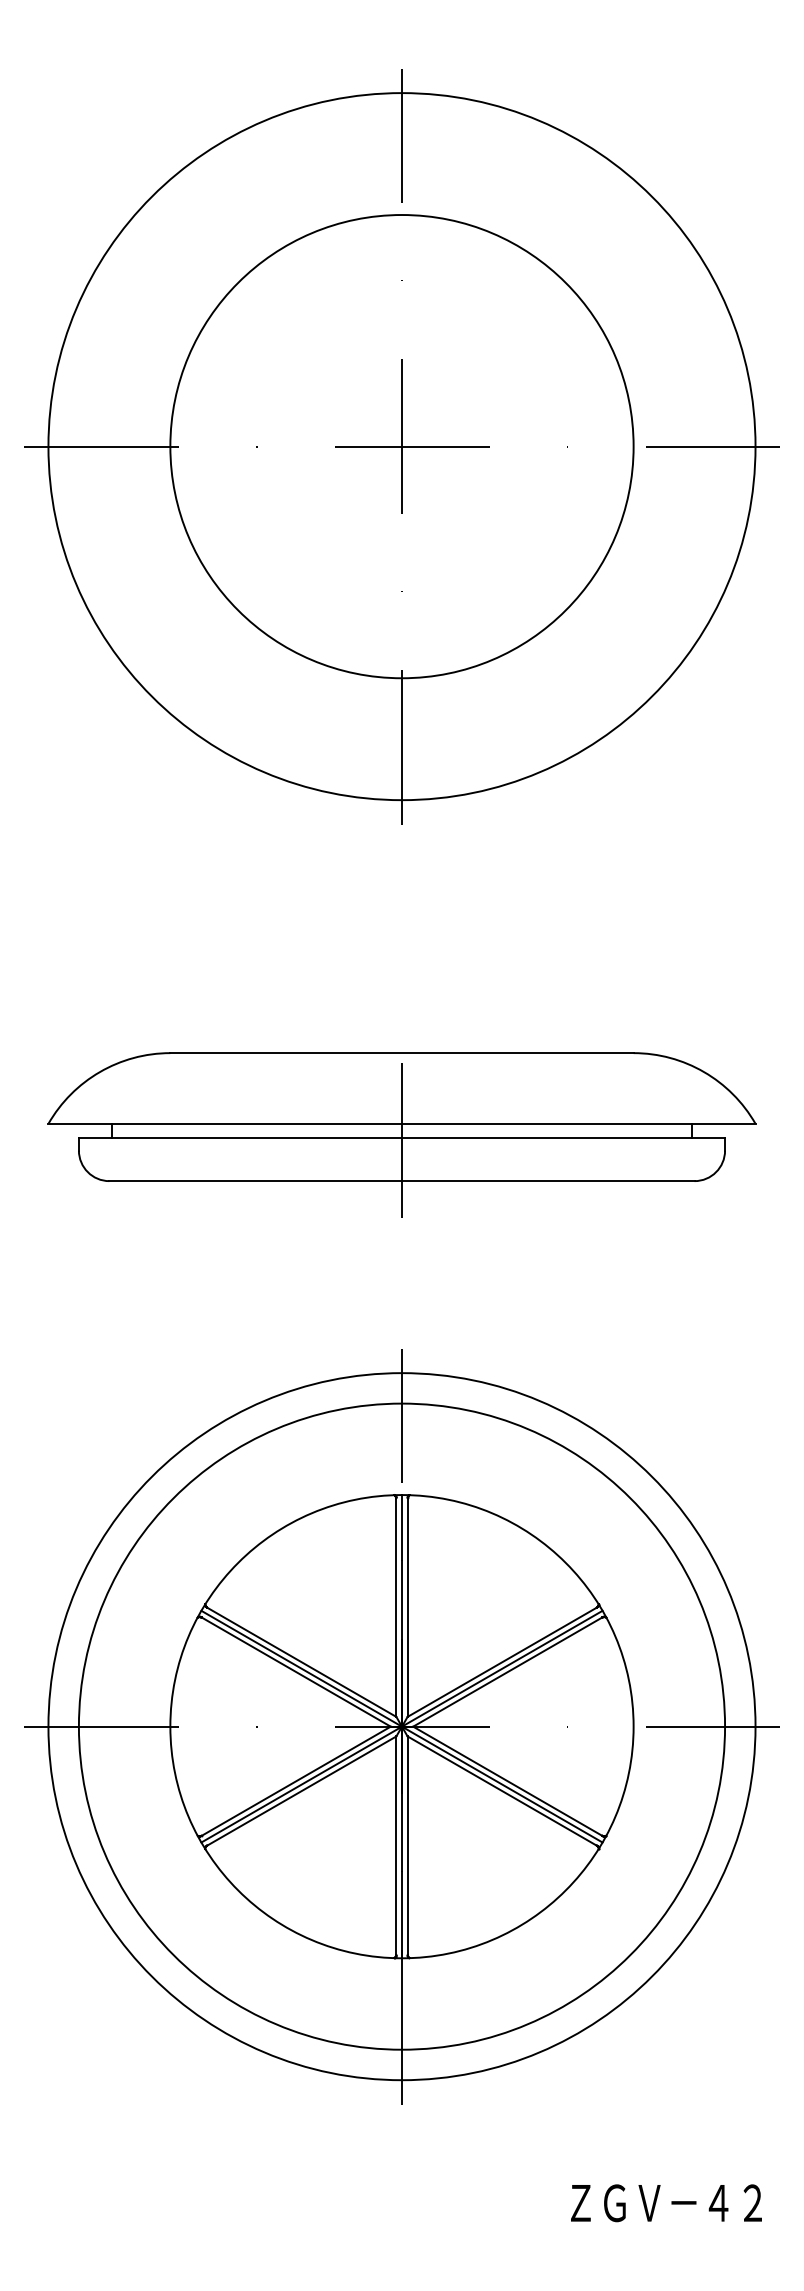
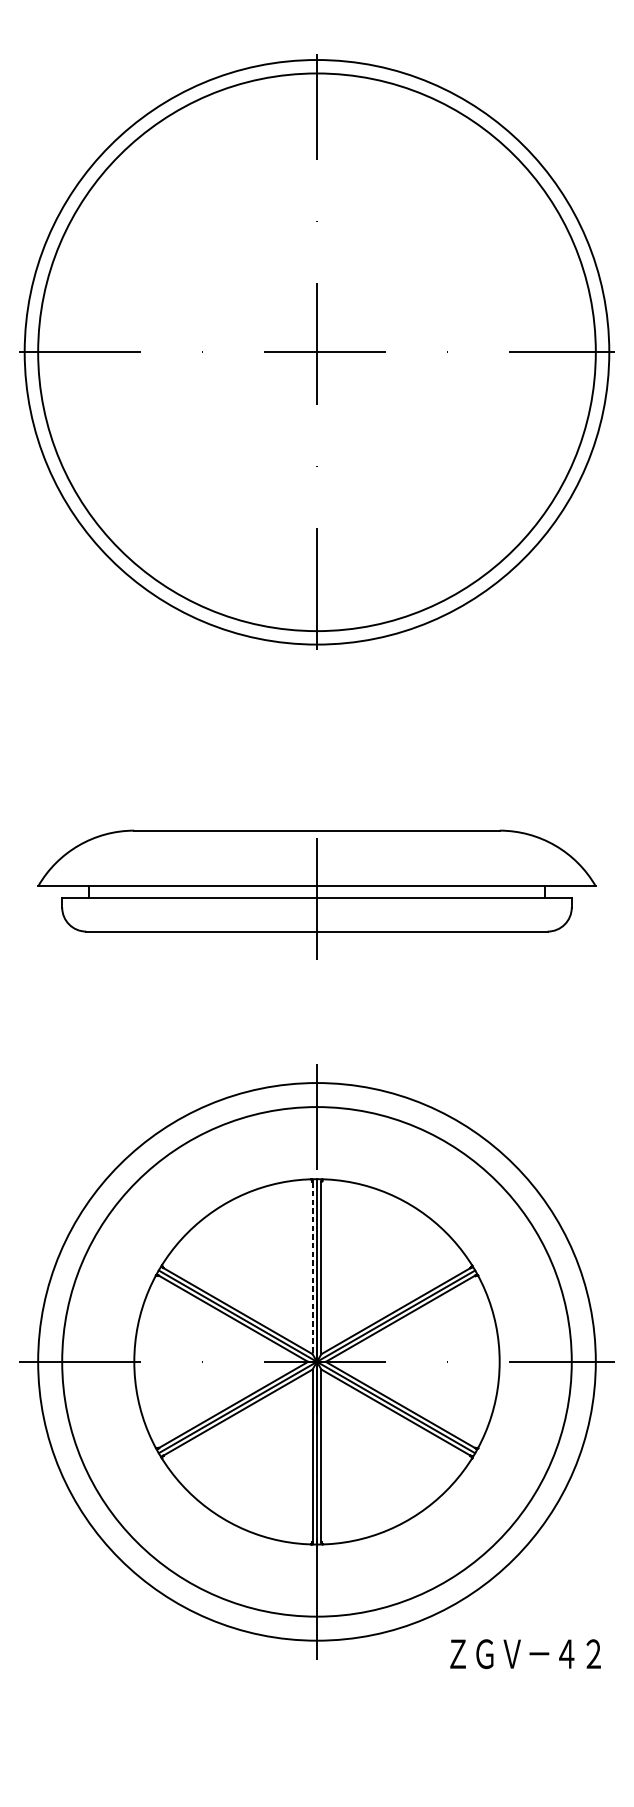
circle: (401, 446) -> (316, 352), size x1.6
line: (396, 1608) -> (312, 1268), solid -> dashed
text: (666, 2203) -> (525, 1654), moved

